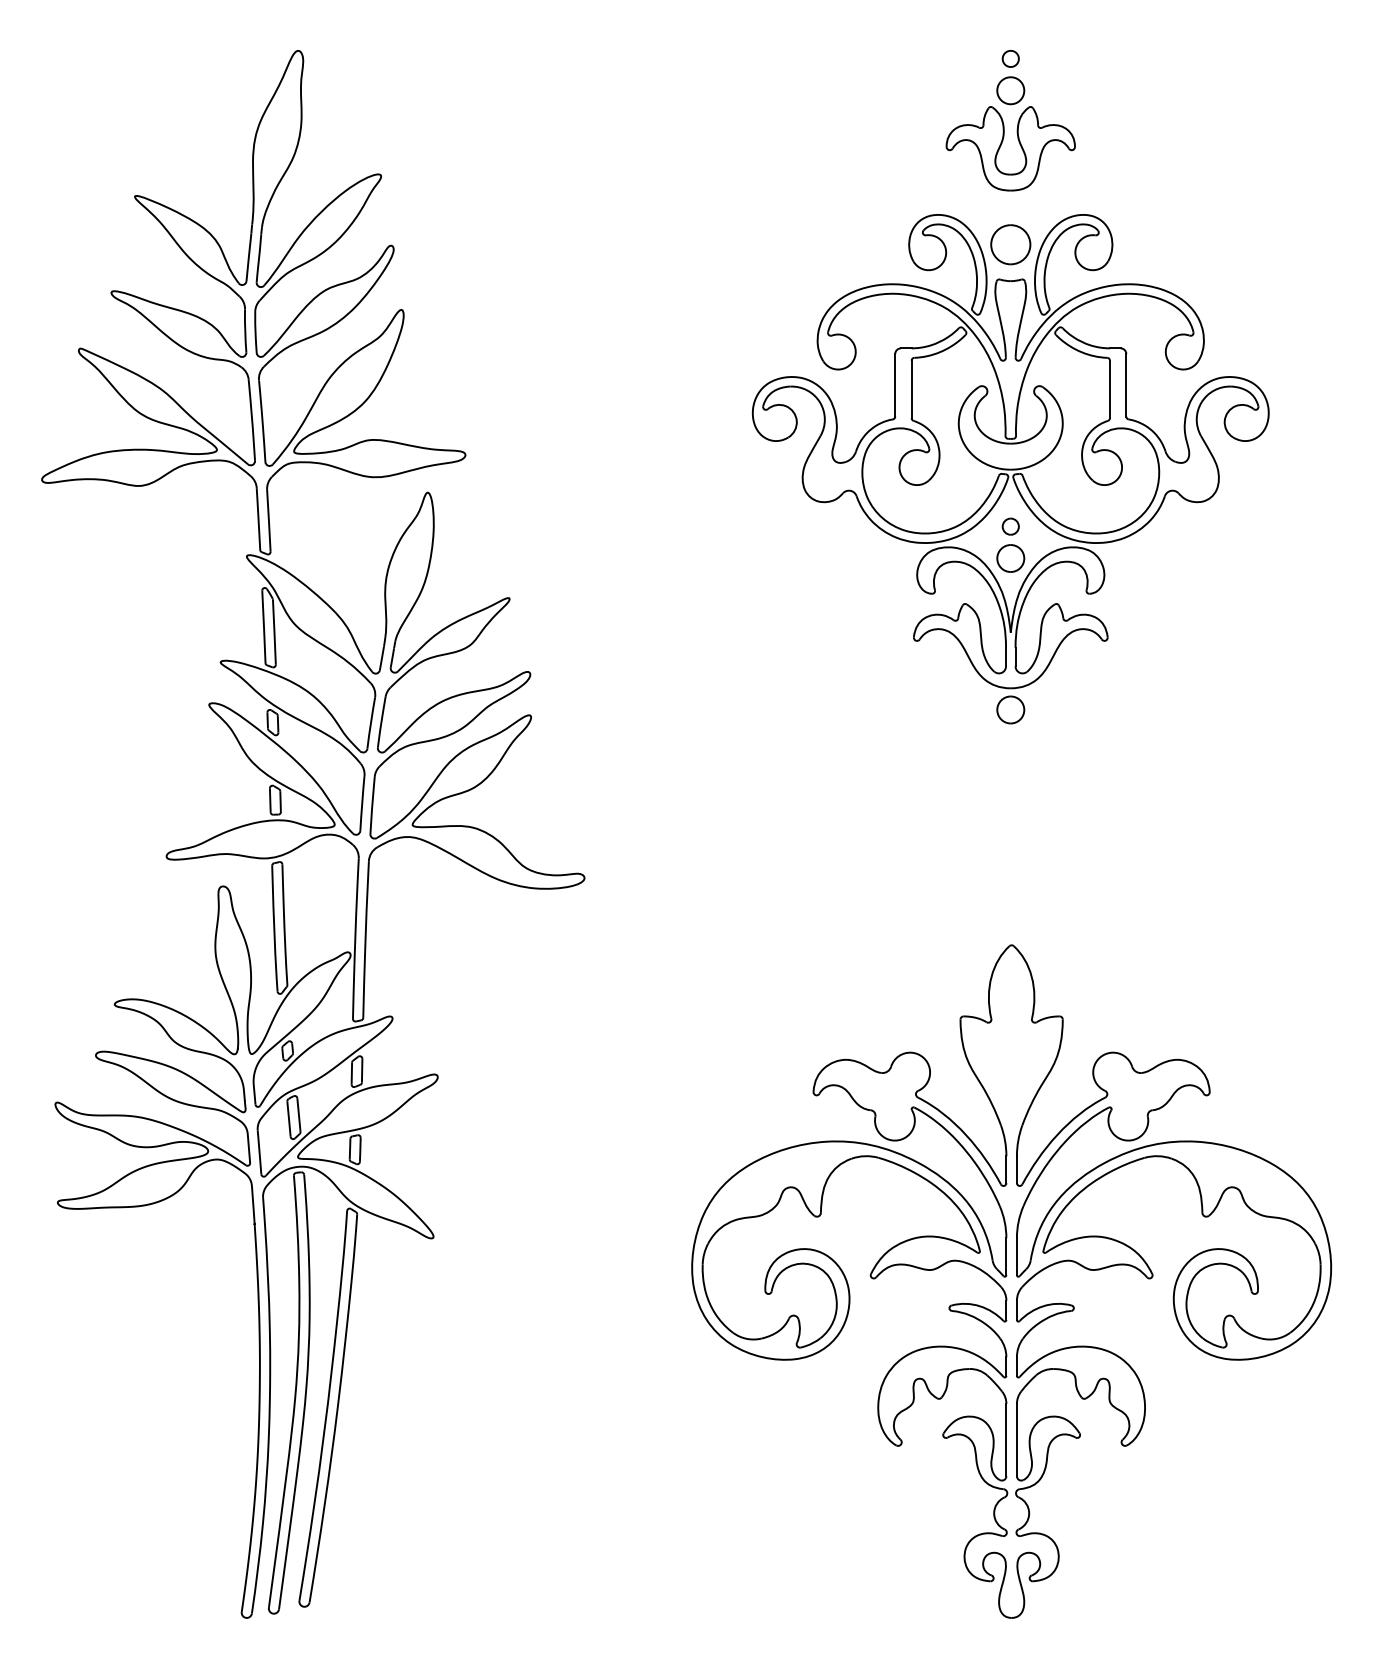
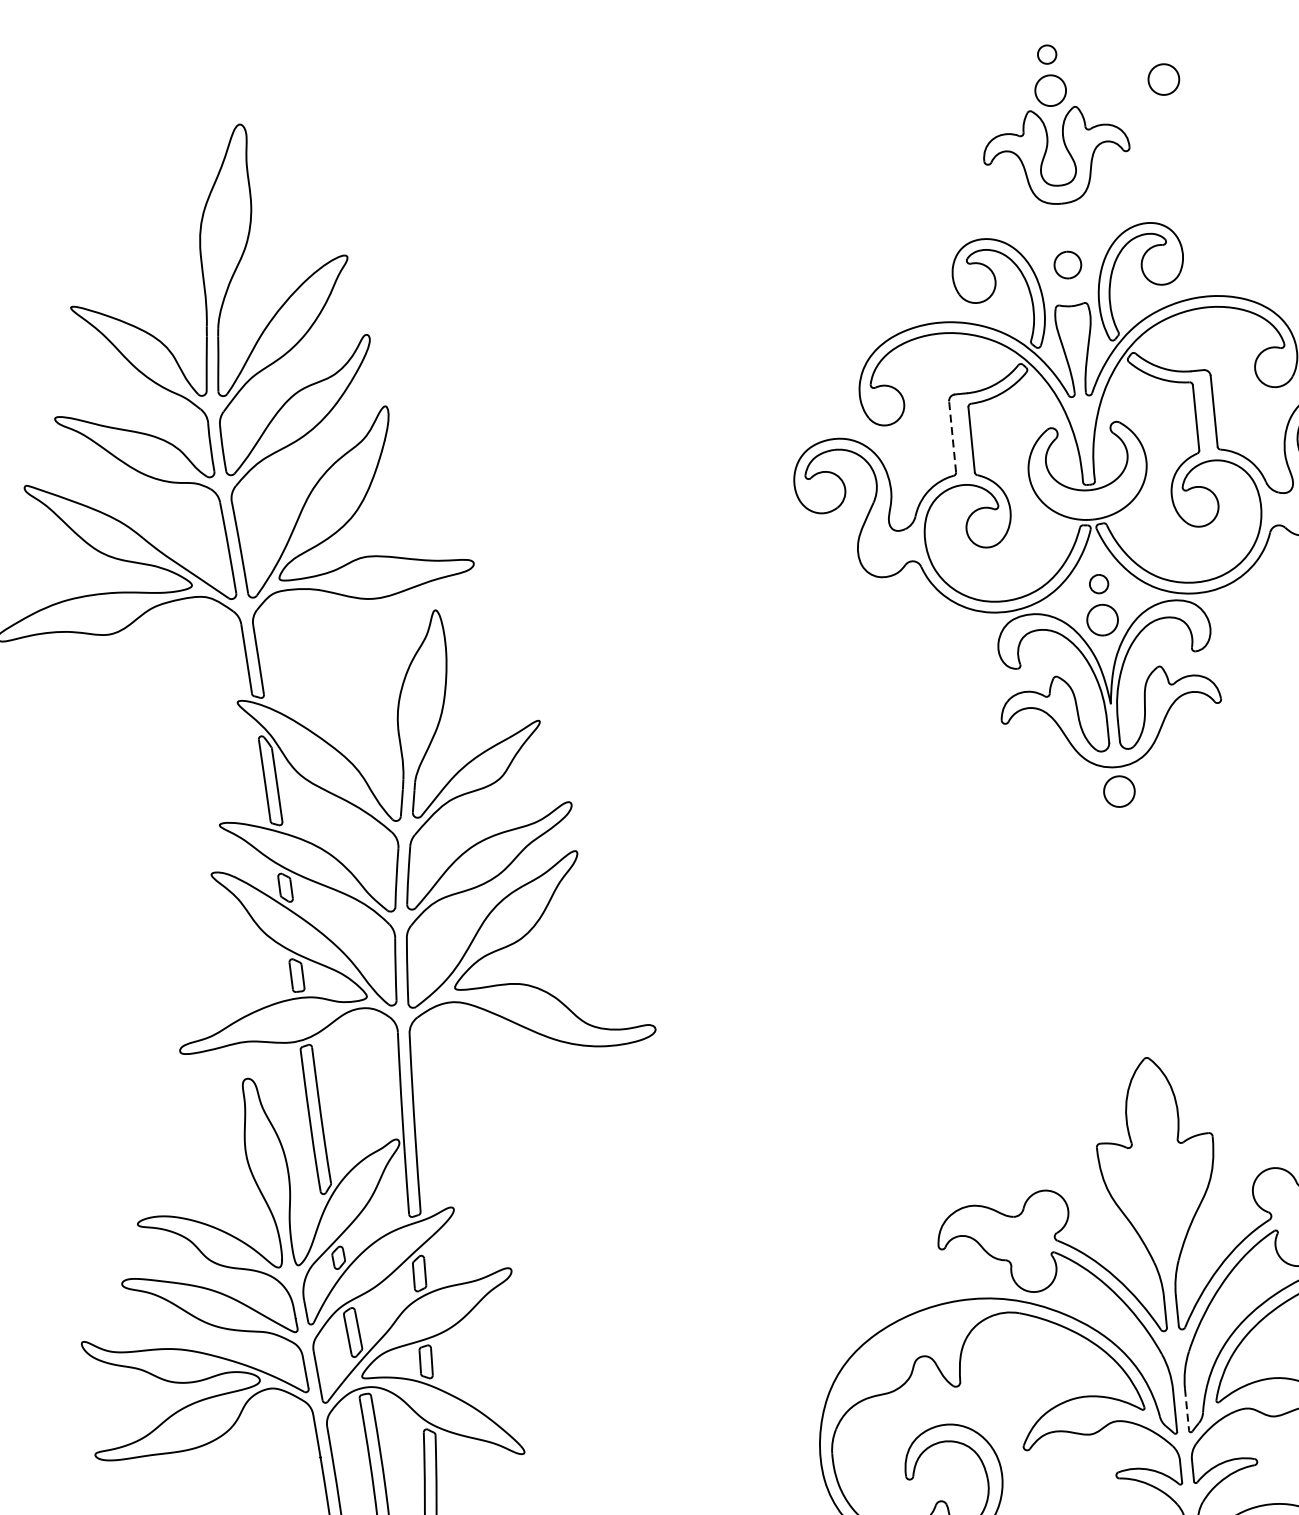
part: (1110, 90) -> (1163, 79), added
part: (1010, 244) -> (1067, 264), size x0.6
line: (895, 384) -> (952, 435), solid -> dashed
line: (1016, 1257) -> (1186, 1410), solid -> dashed

